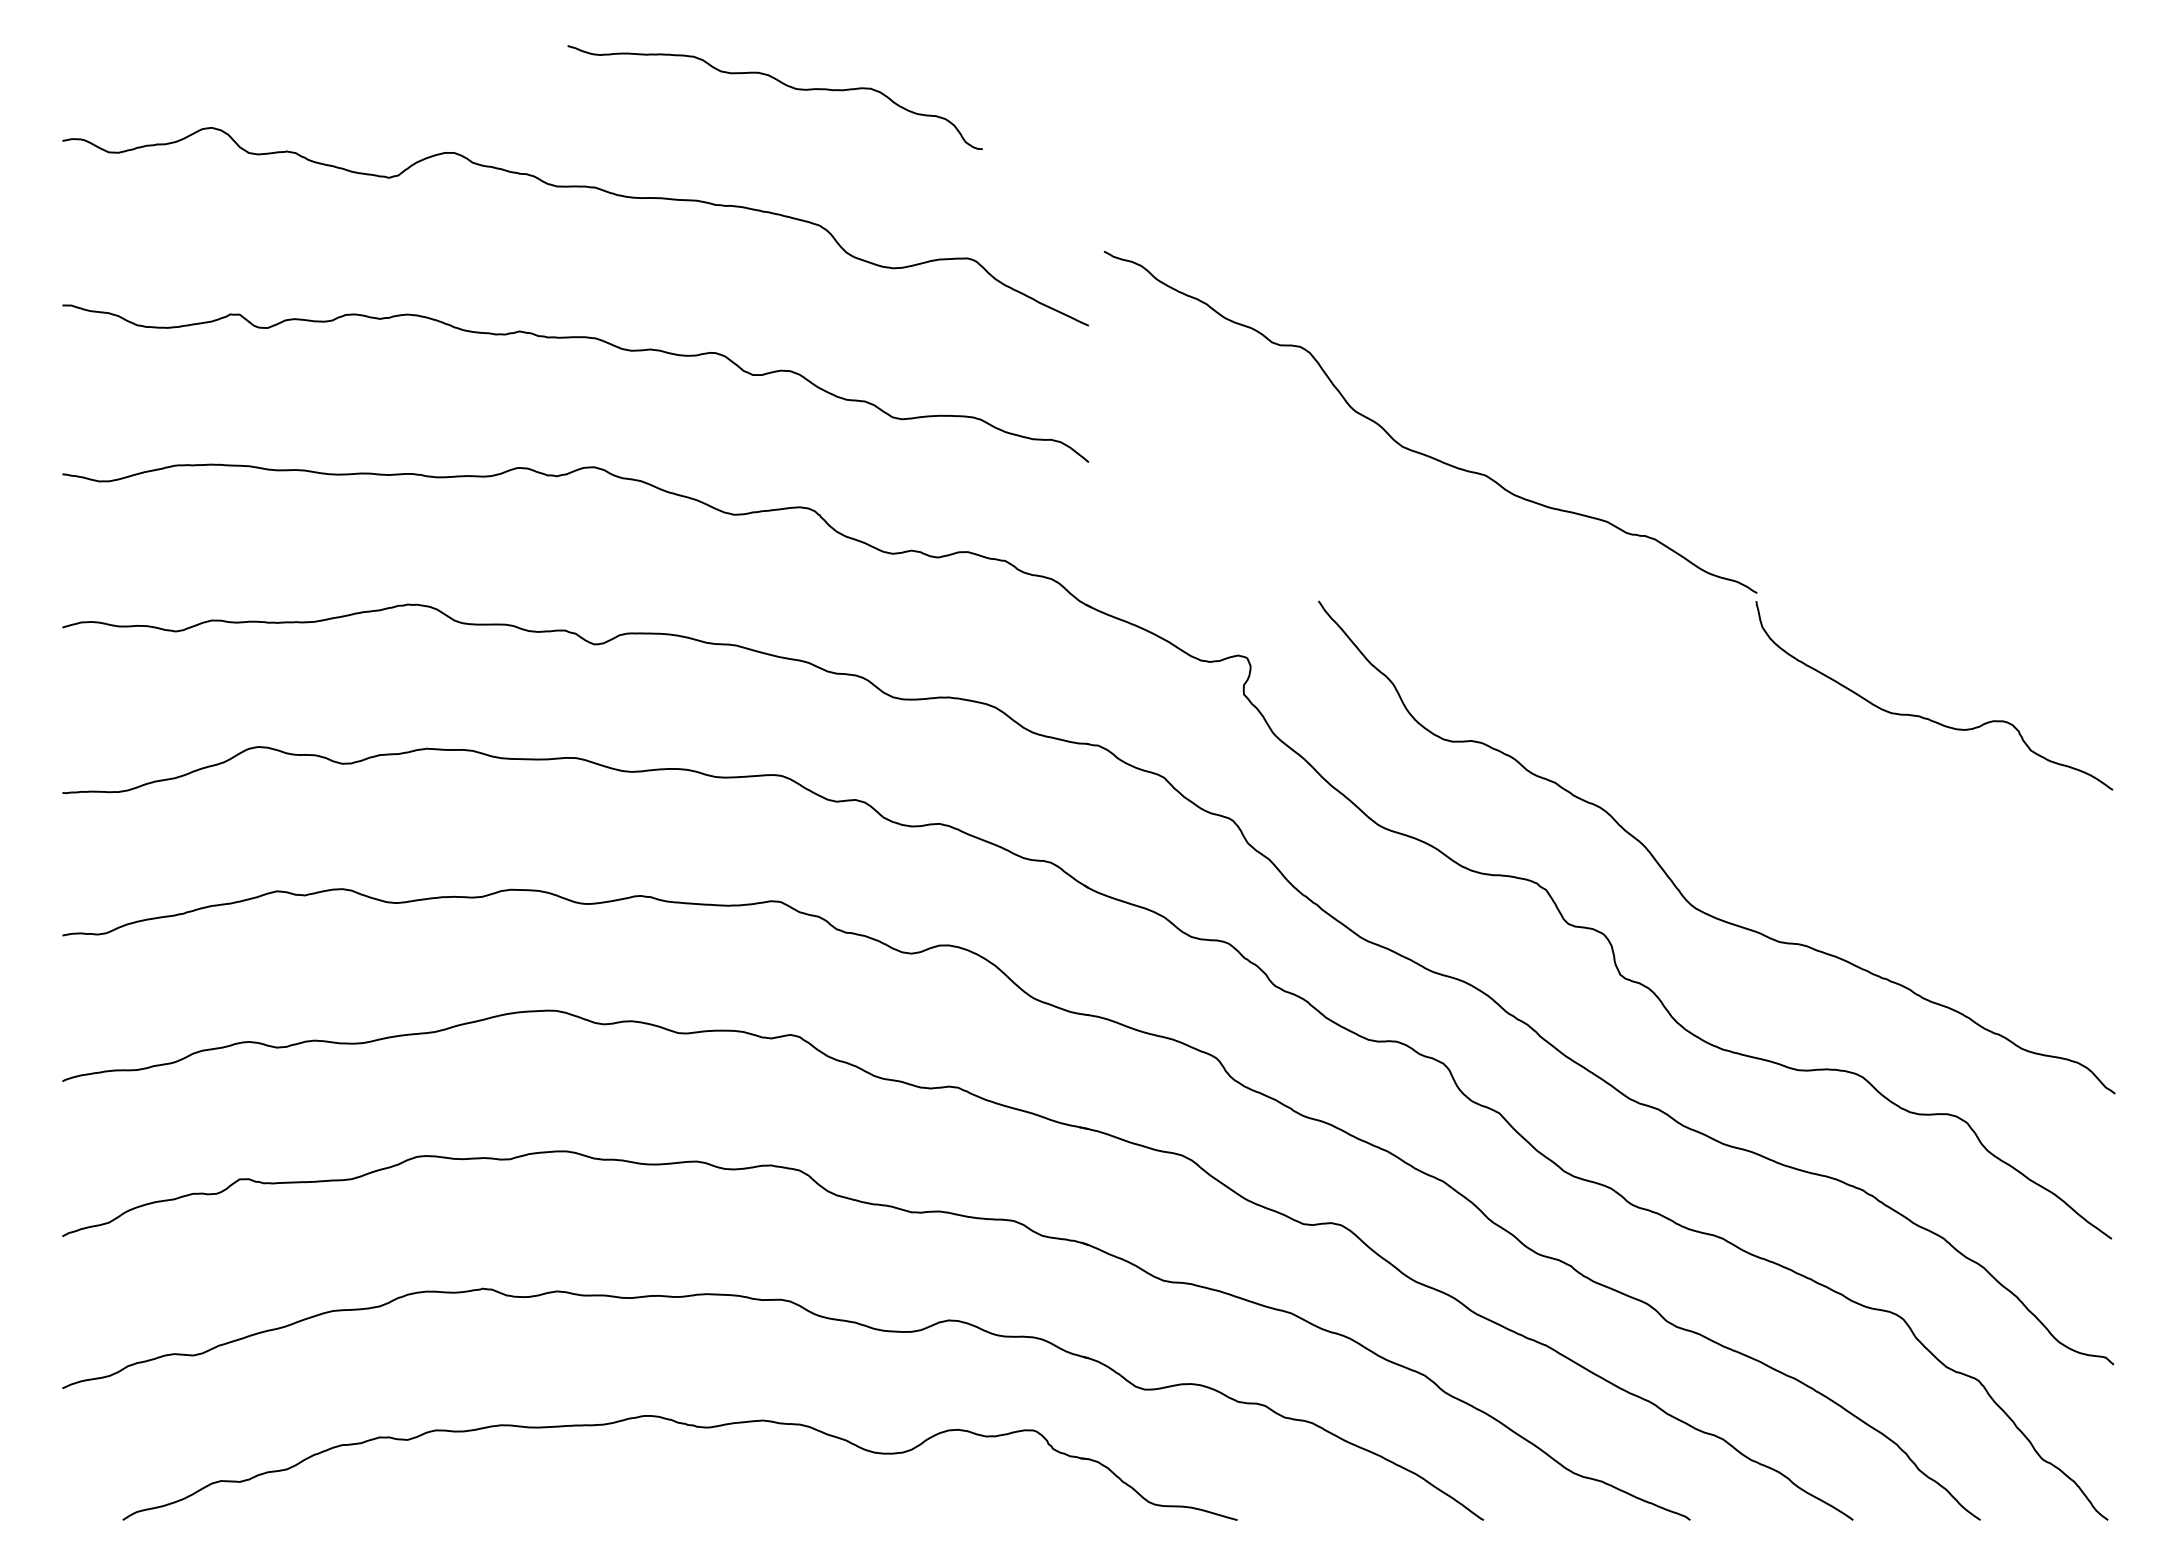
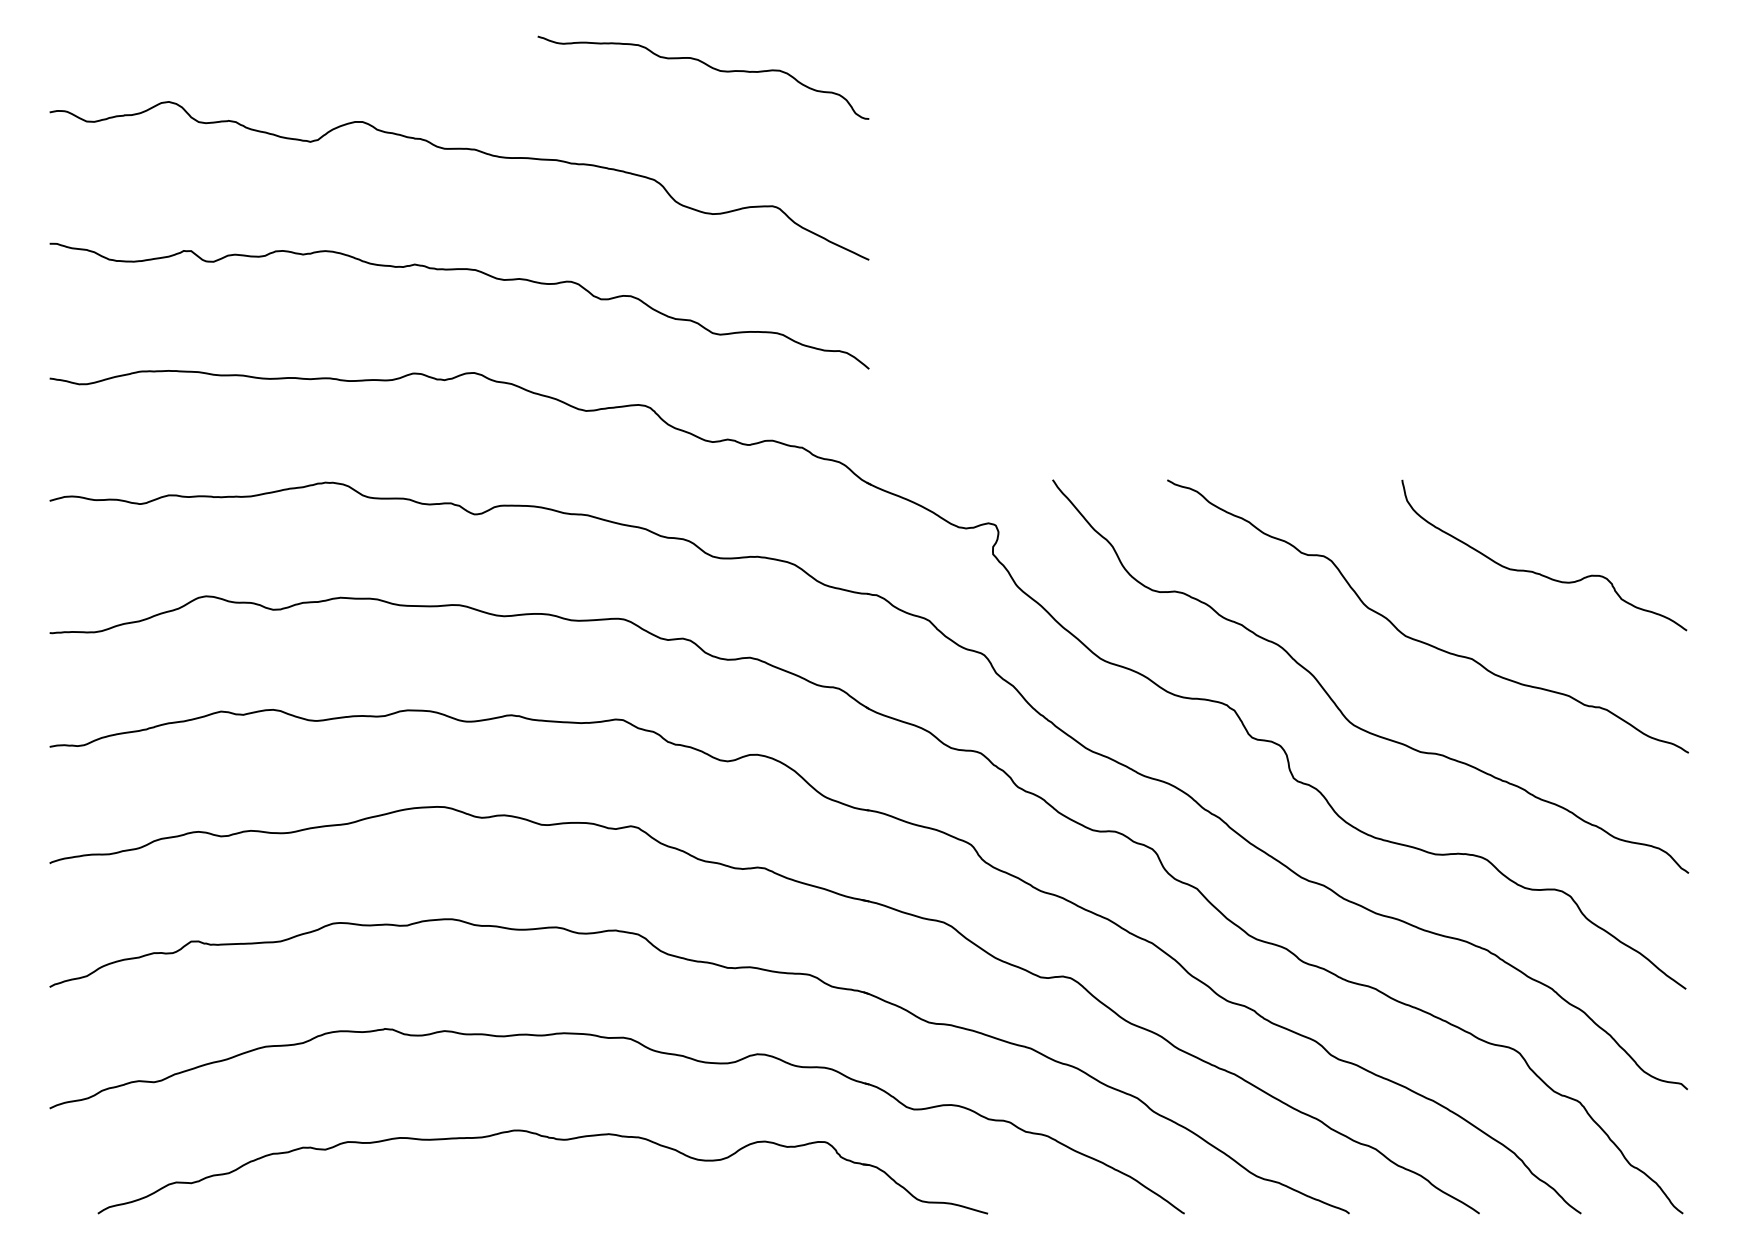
curve: (782, 84) -> (709, 67), moved
curve: (1421, 452) -> (1420, 640), moved

